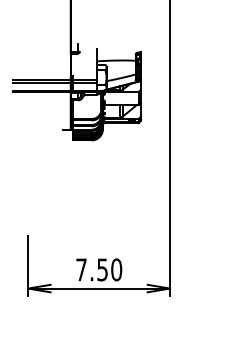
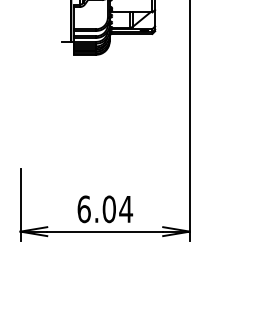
text: (99, 269) -> (105, 208), 7.50 -> 6.04

